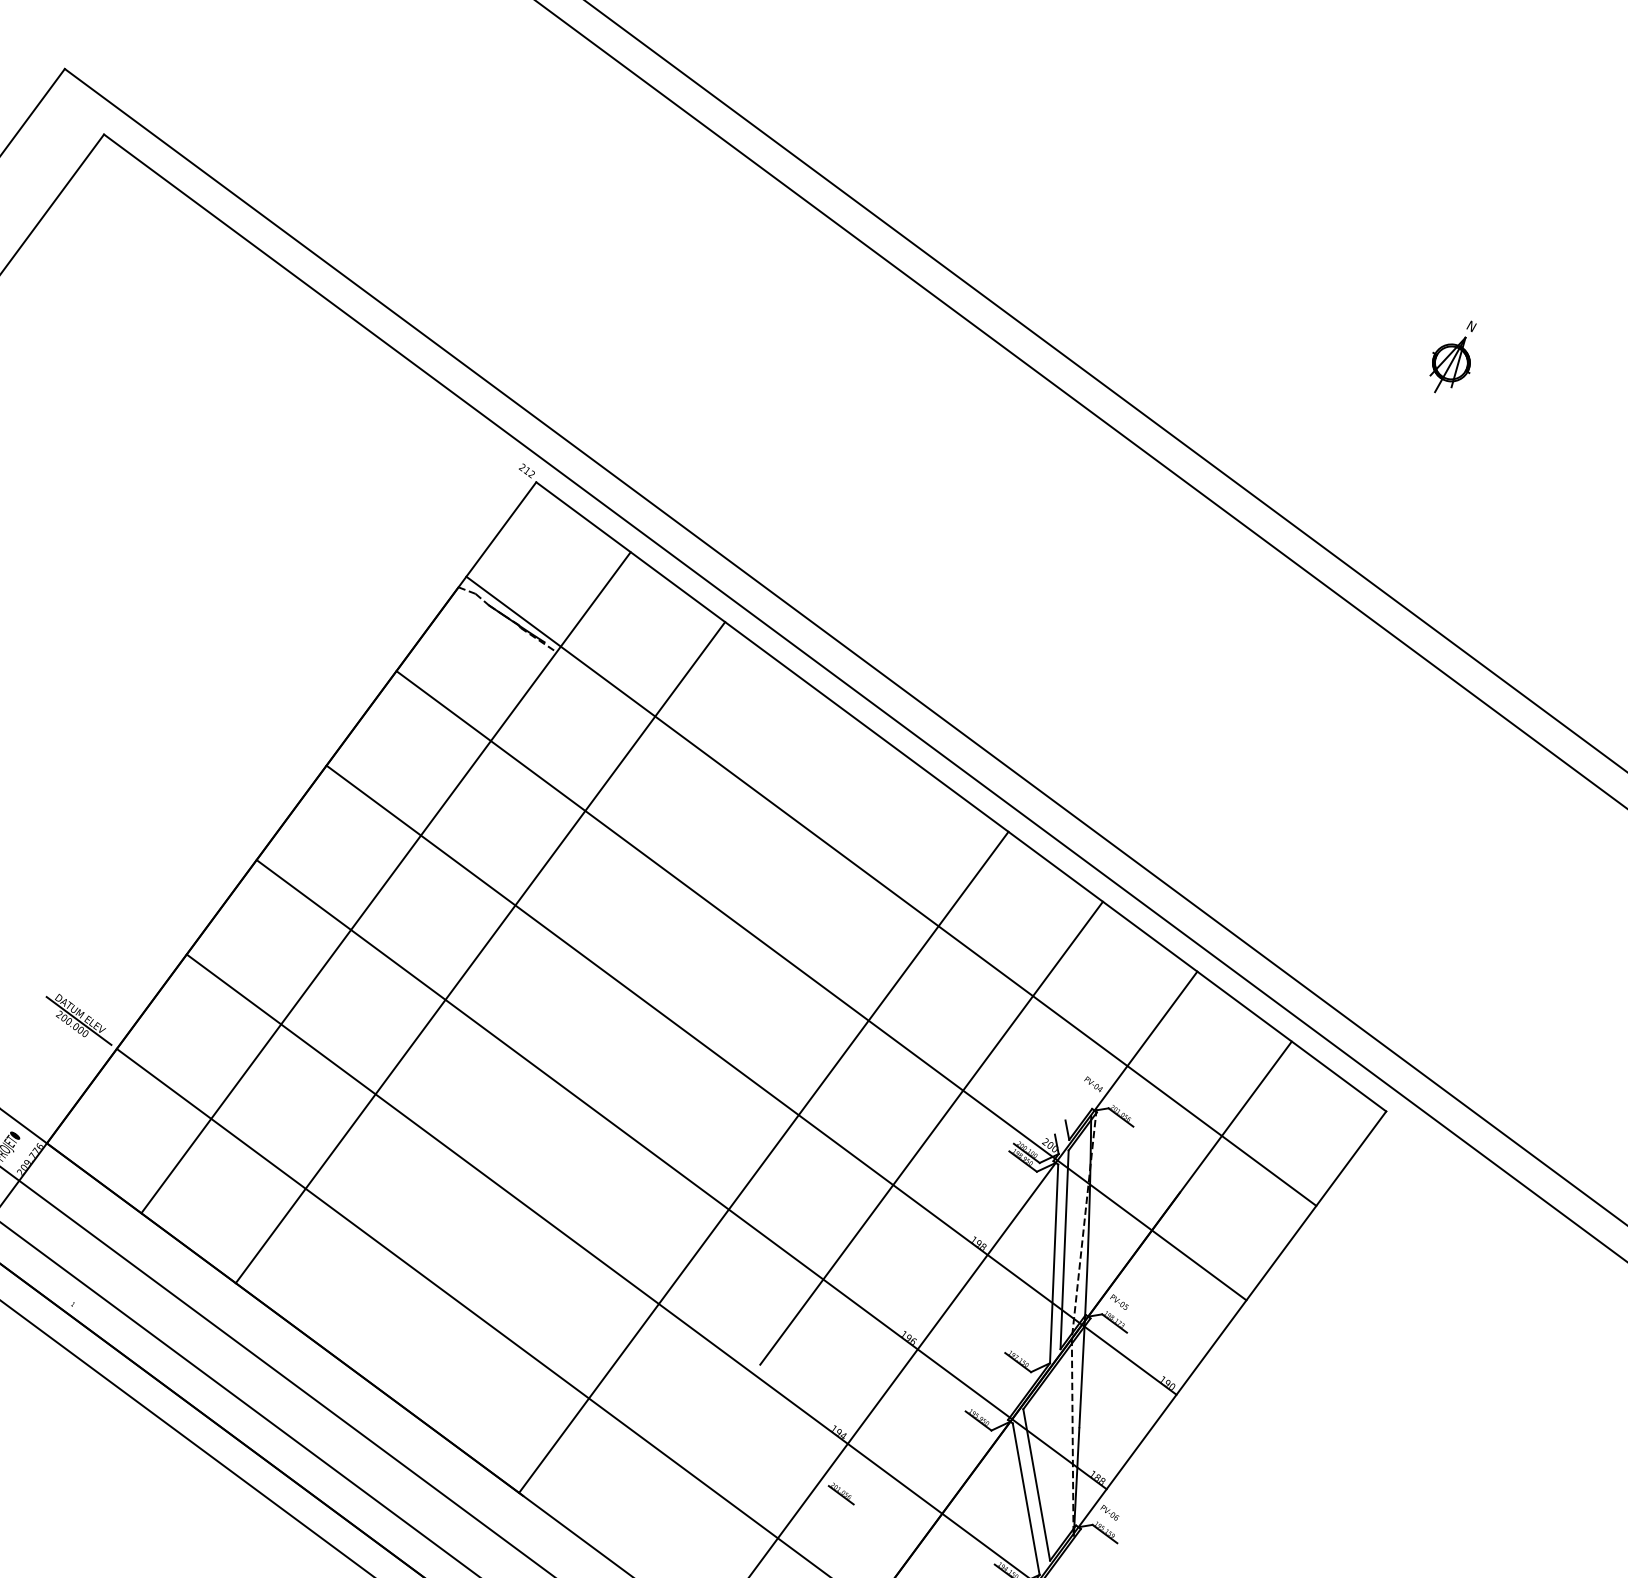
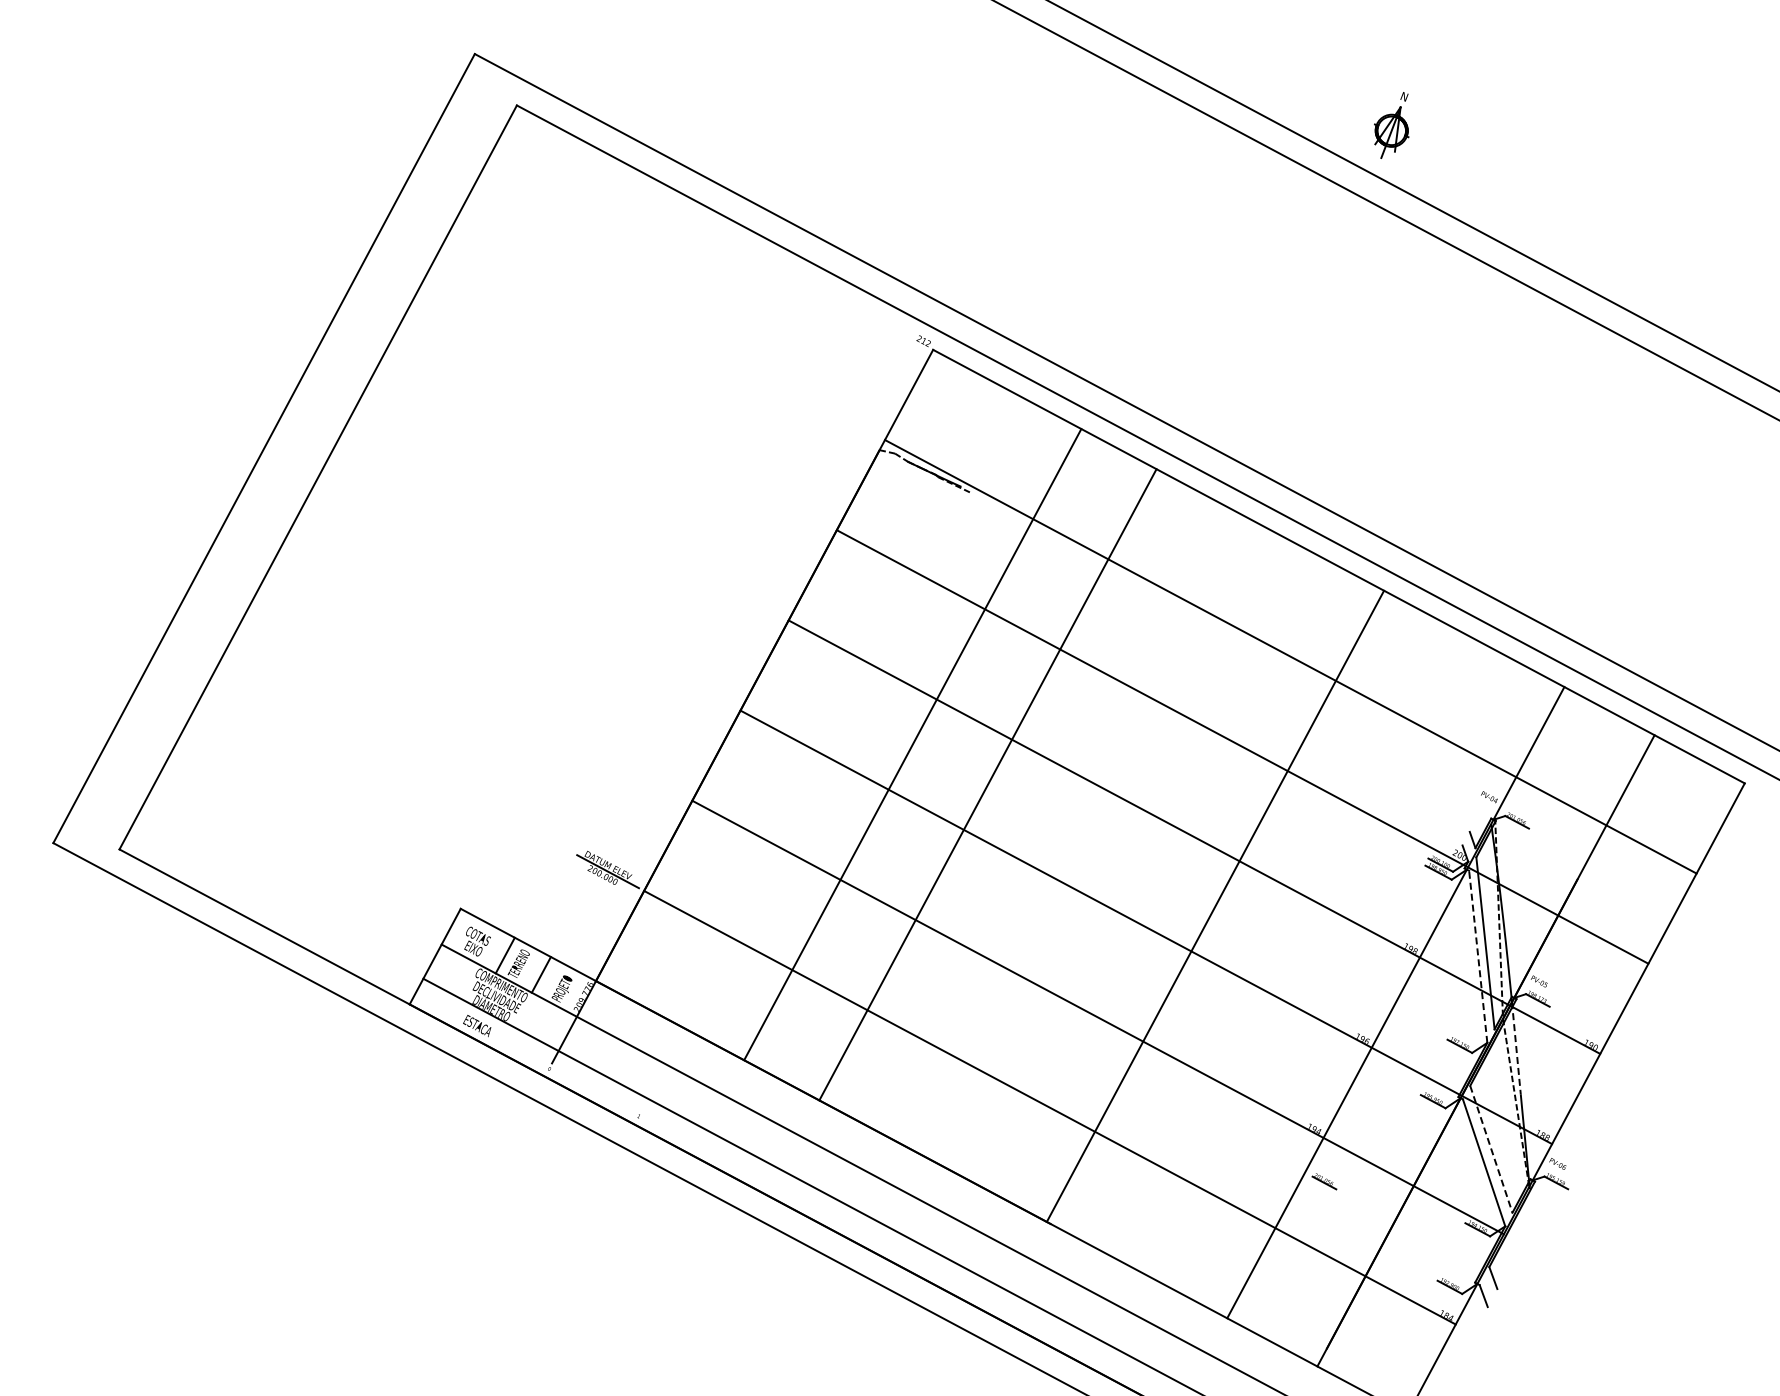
part: (1452, 356) -> (1391, 125), moved
line: (385, 882) -> (912, 744), moved
line: (480, 952) -> (987, 784), moved
line: (932, 1132) -> (1356, 859), removed
line: (1054, 1263) -> (1478, 956), solid -> dashed
line: (1082, 1374) -> (1516, 1048), solid -> dashed
line: (1036, 1485) -> (1491, 1149), solid -> dashed

